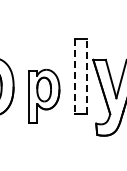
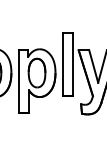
line: (86, 76) -> (72, 64), dashed -> solid
line: (75, 77) -> (63, 65), dashed -> solid
part: (44, 95) -> (37, 80), size x1.43

